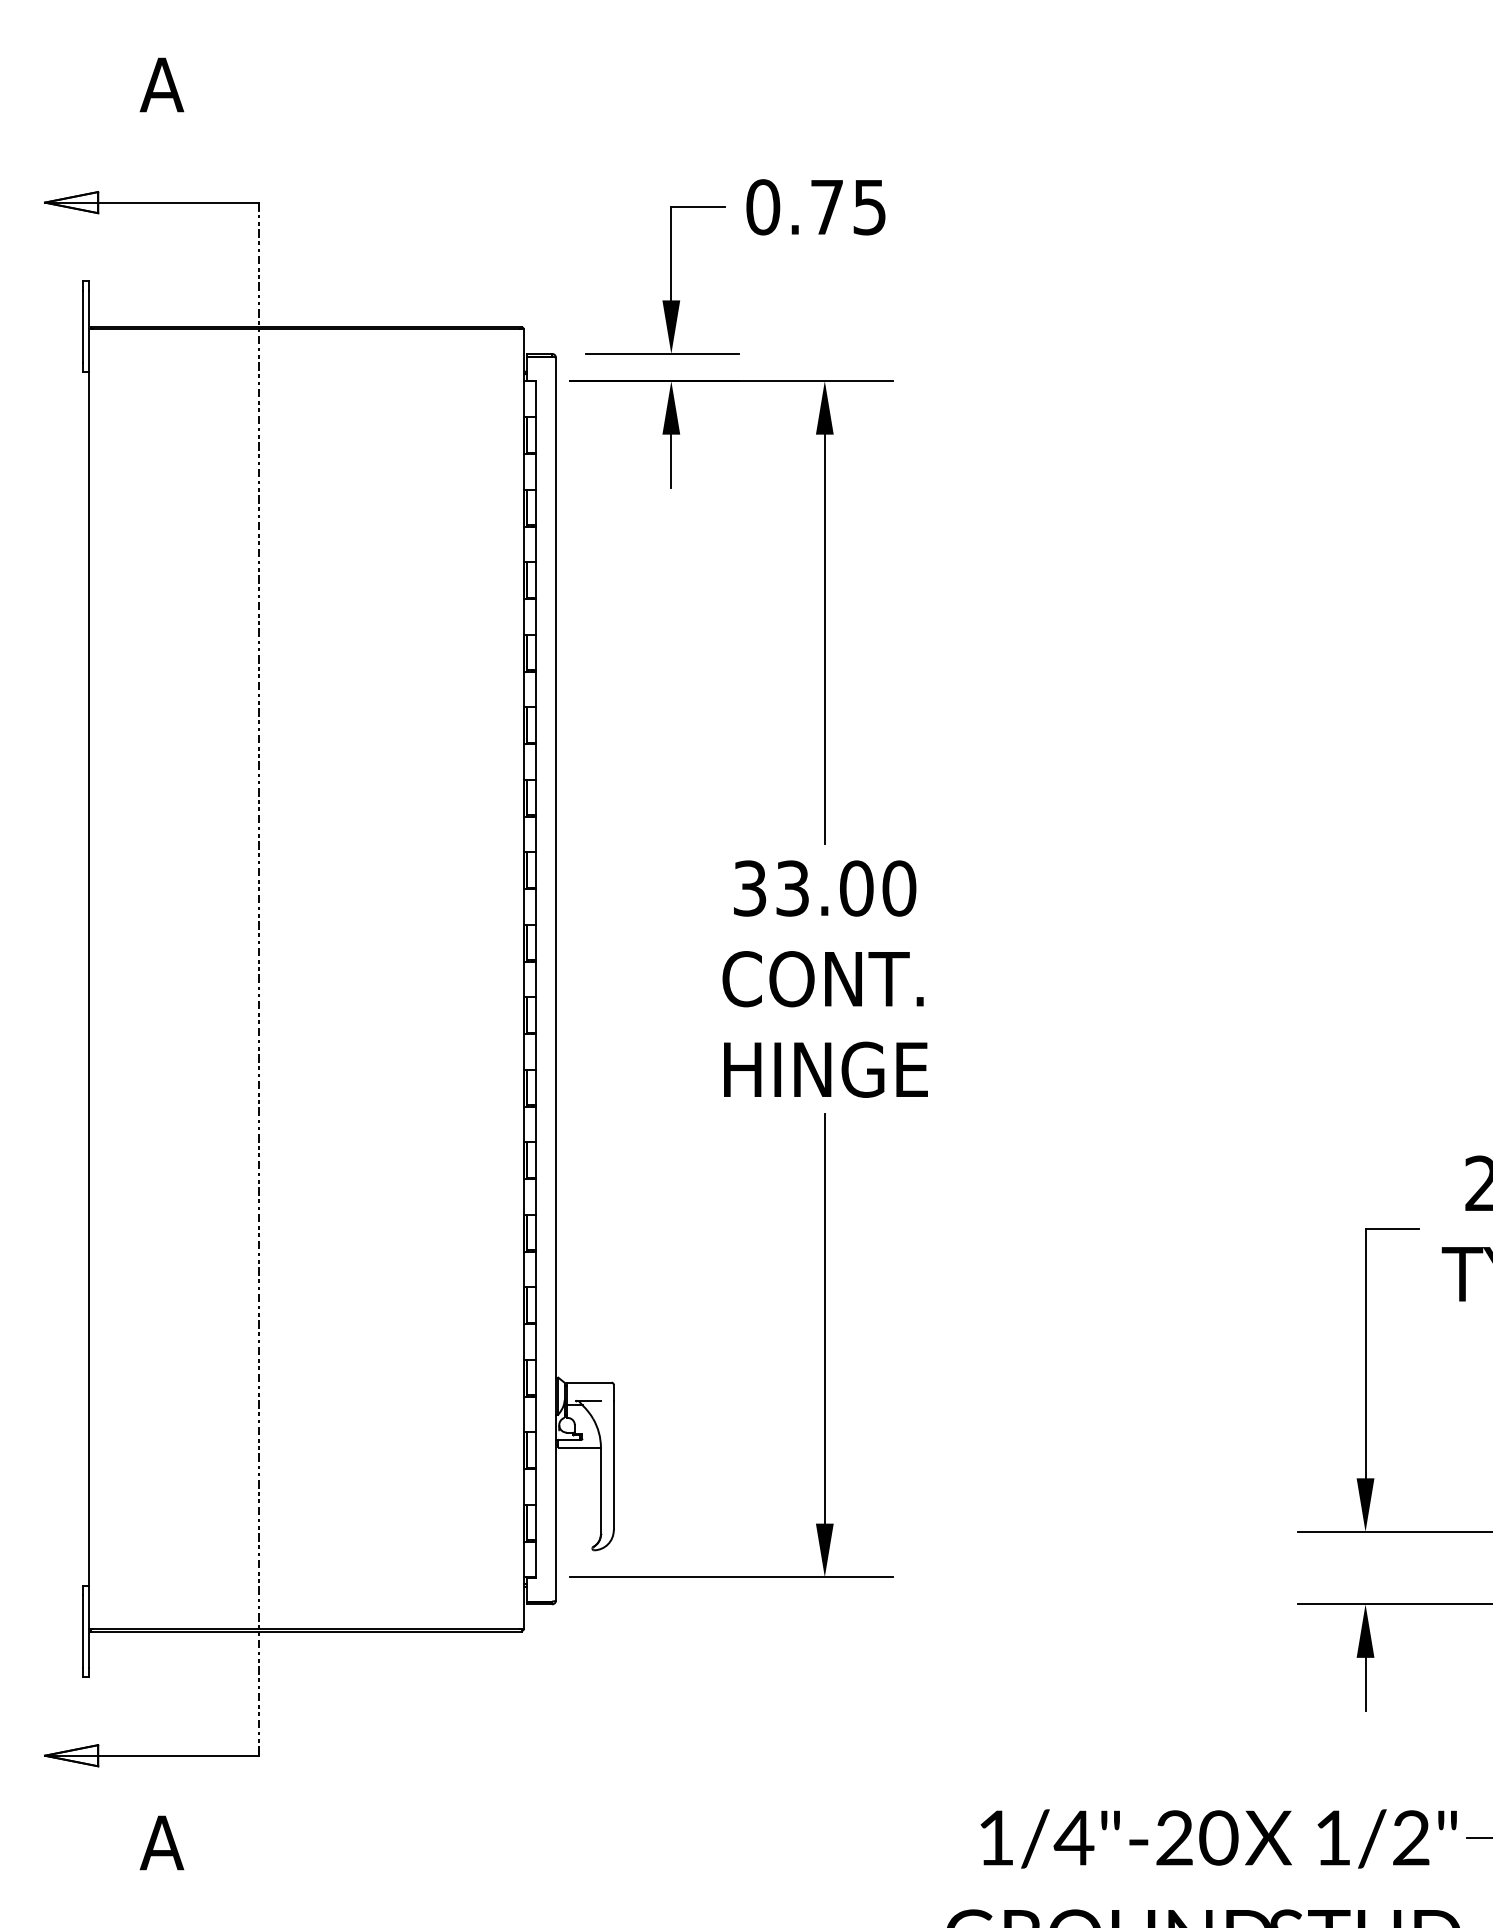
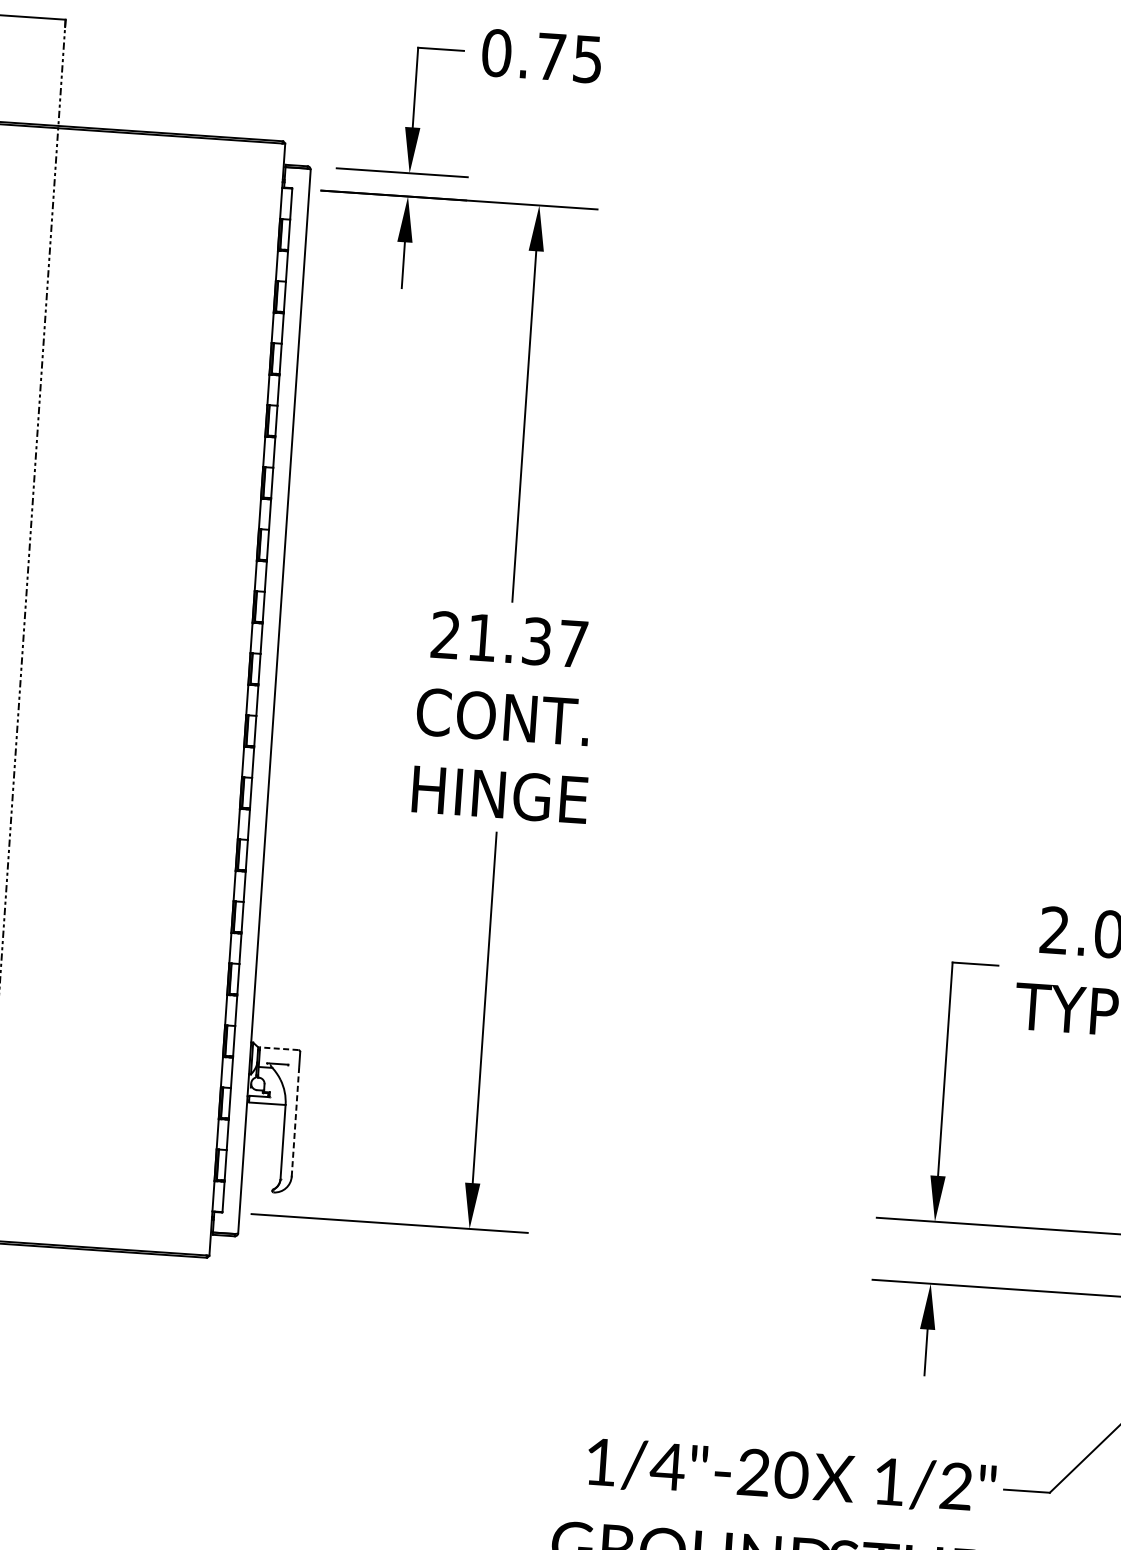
text: (824, 888) -> (509, 639), 33.00 -> 21.37
line: (588, 1382) -> (278, 1048), solid -> dashed
line: (613, 1465) -> (295, 1121), solid -> dashed

